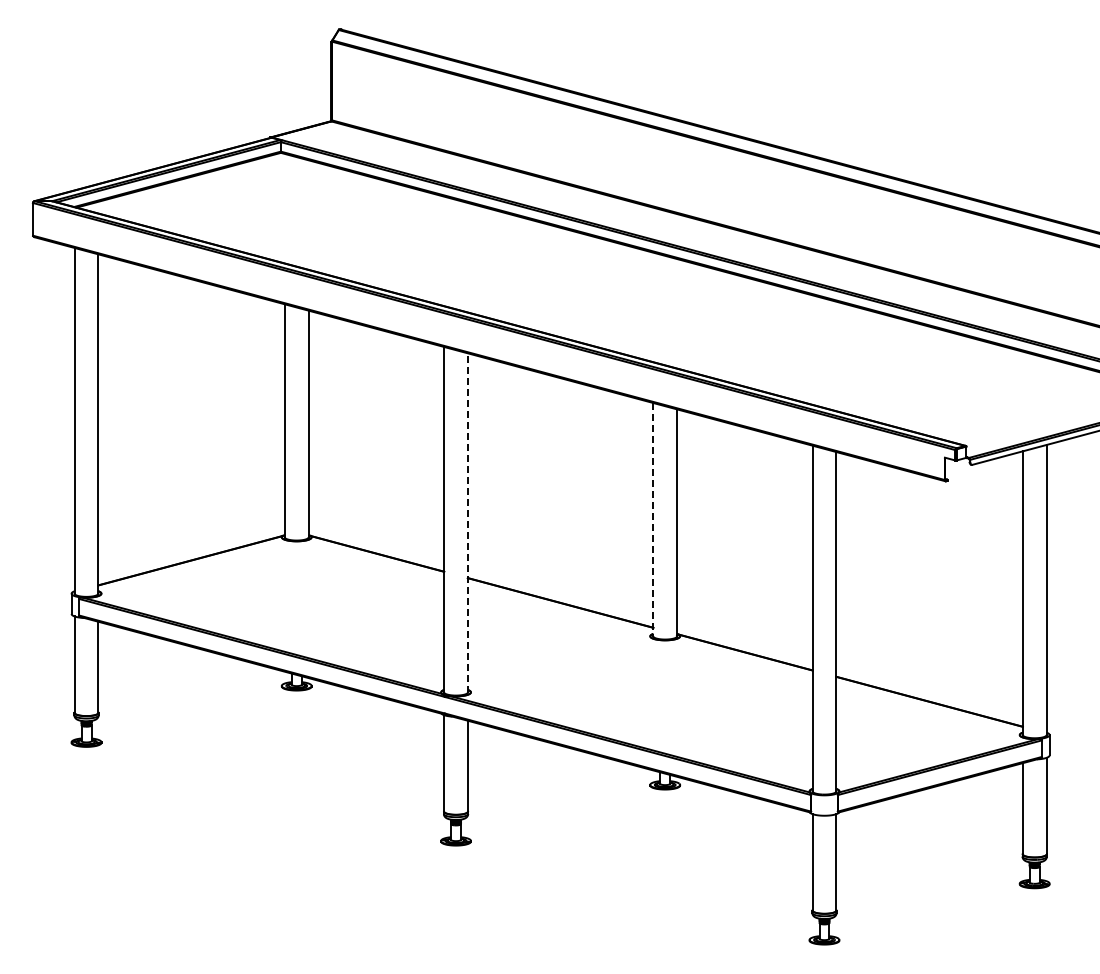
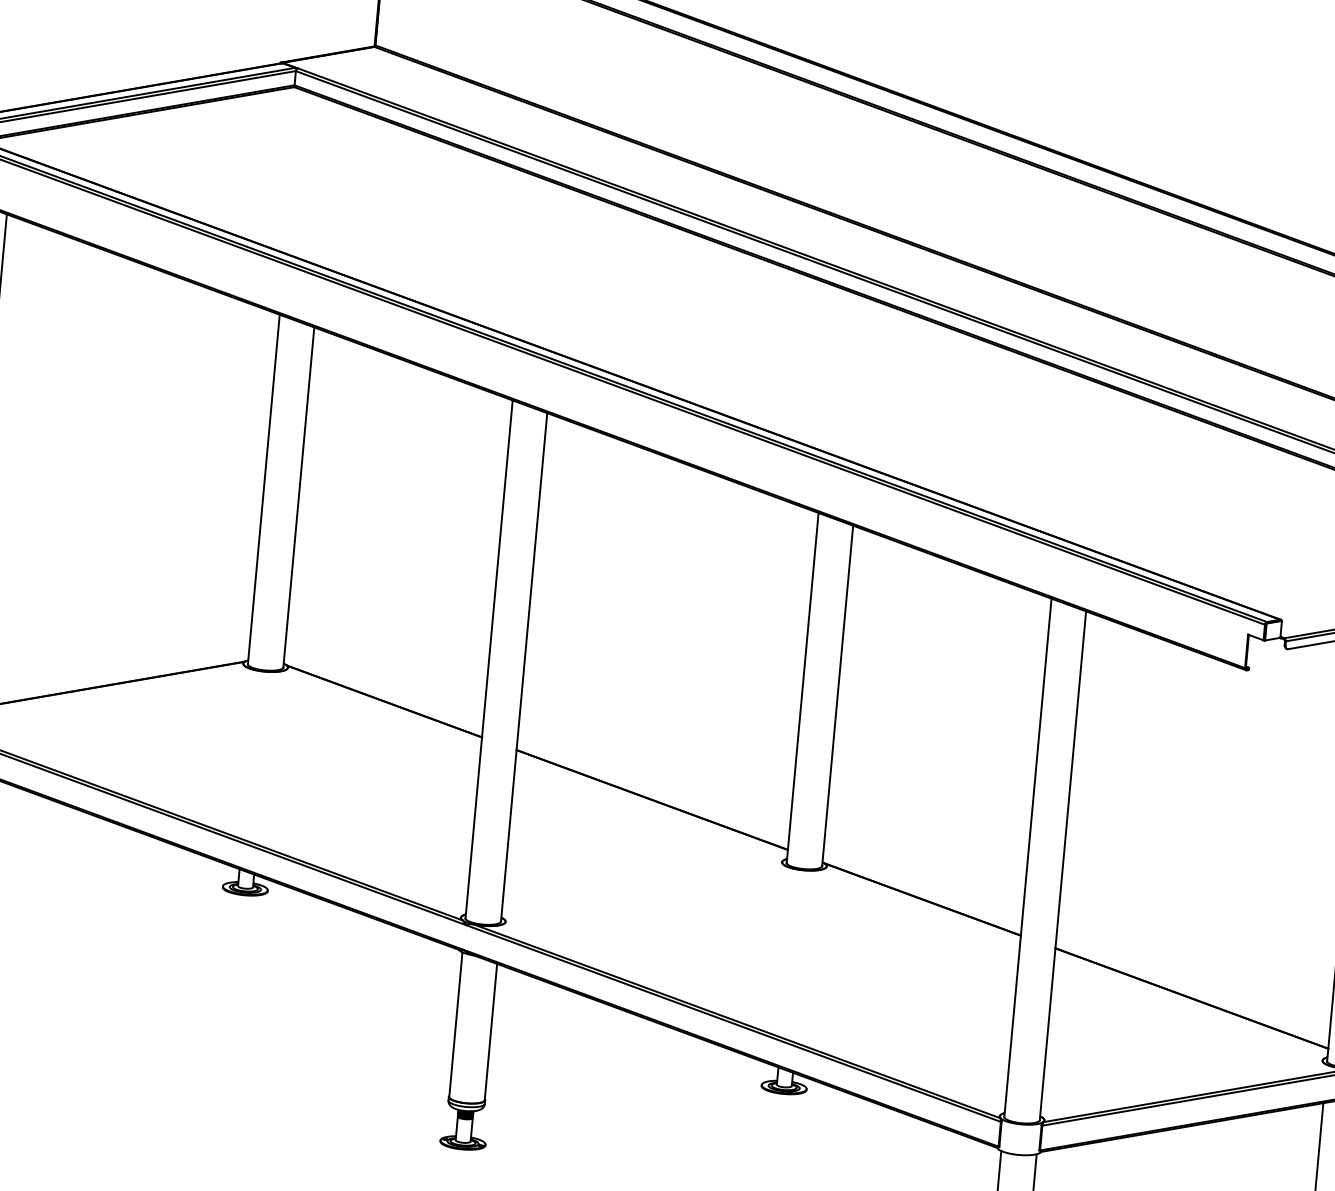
line: (653, 519) -> (802, 687), dashed -> solid
line: (467, 523) -> (523, 668), dashed -> solid

